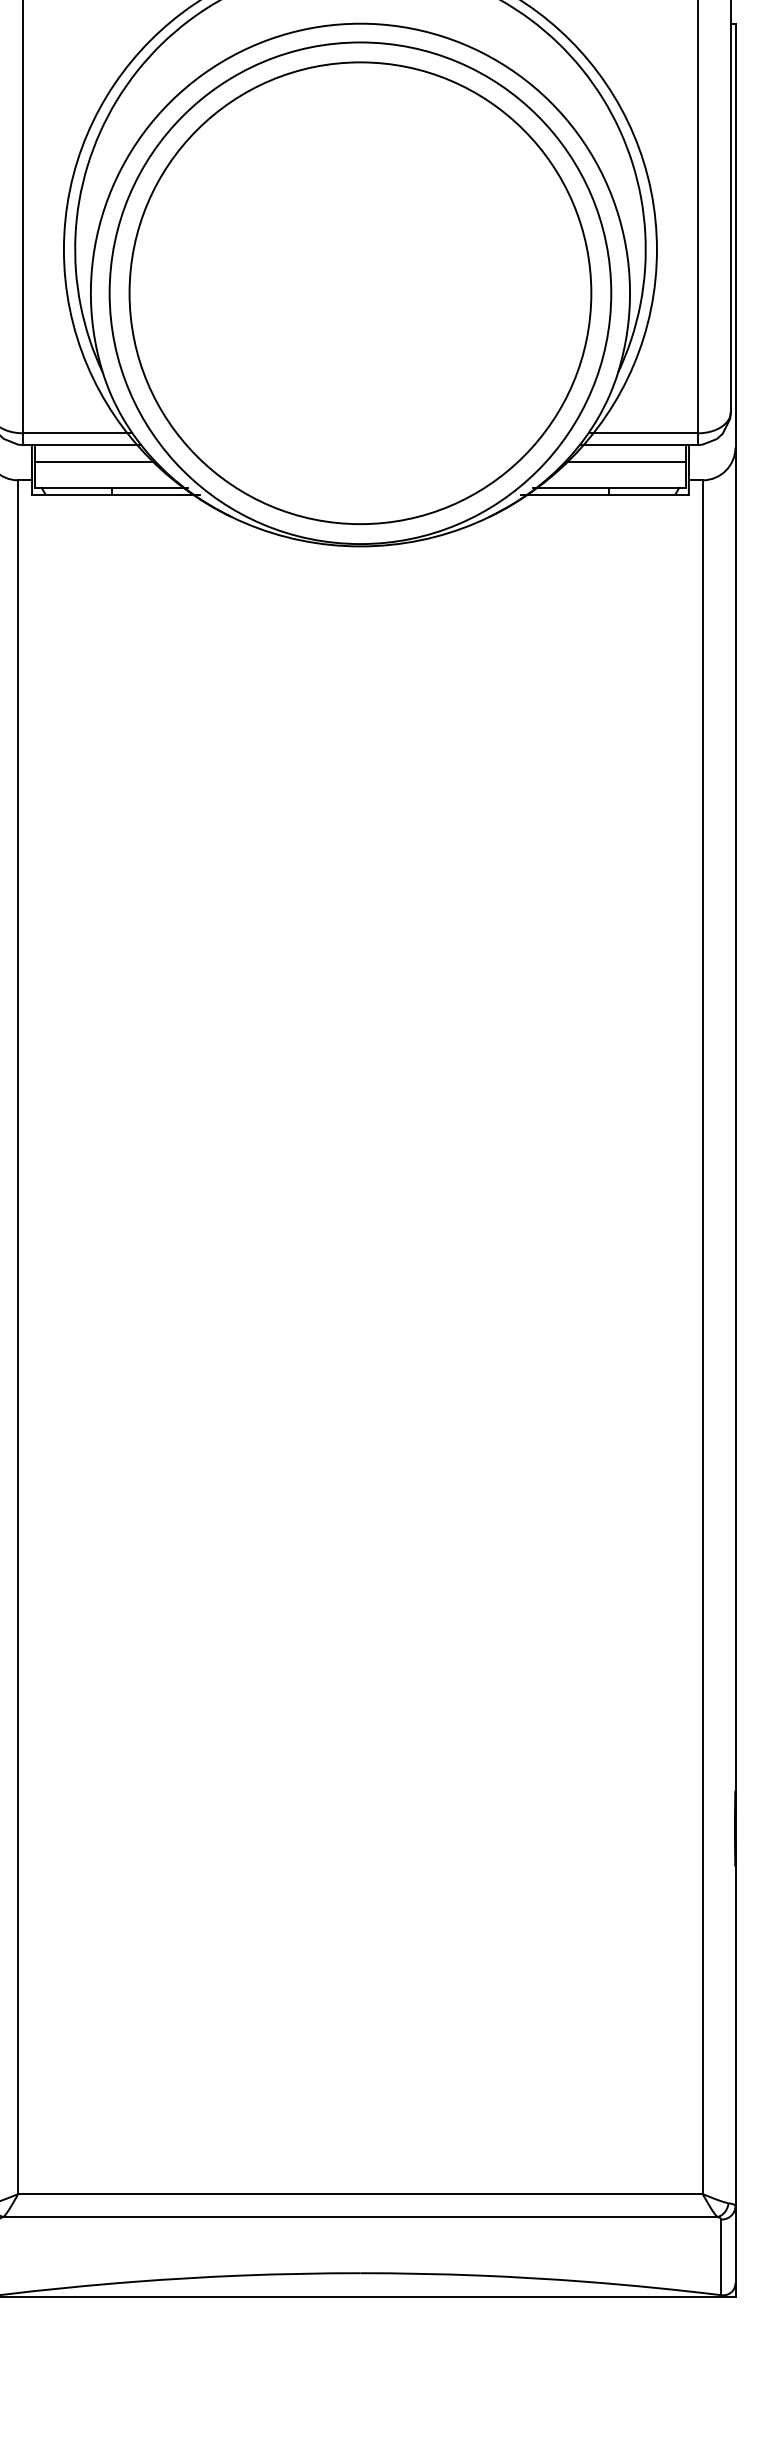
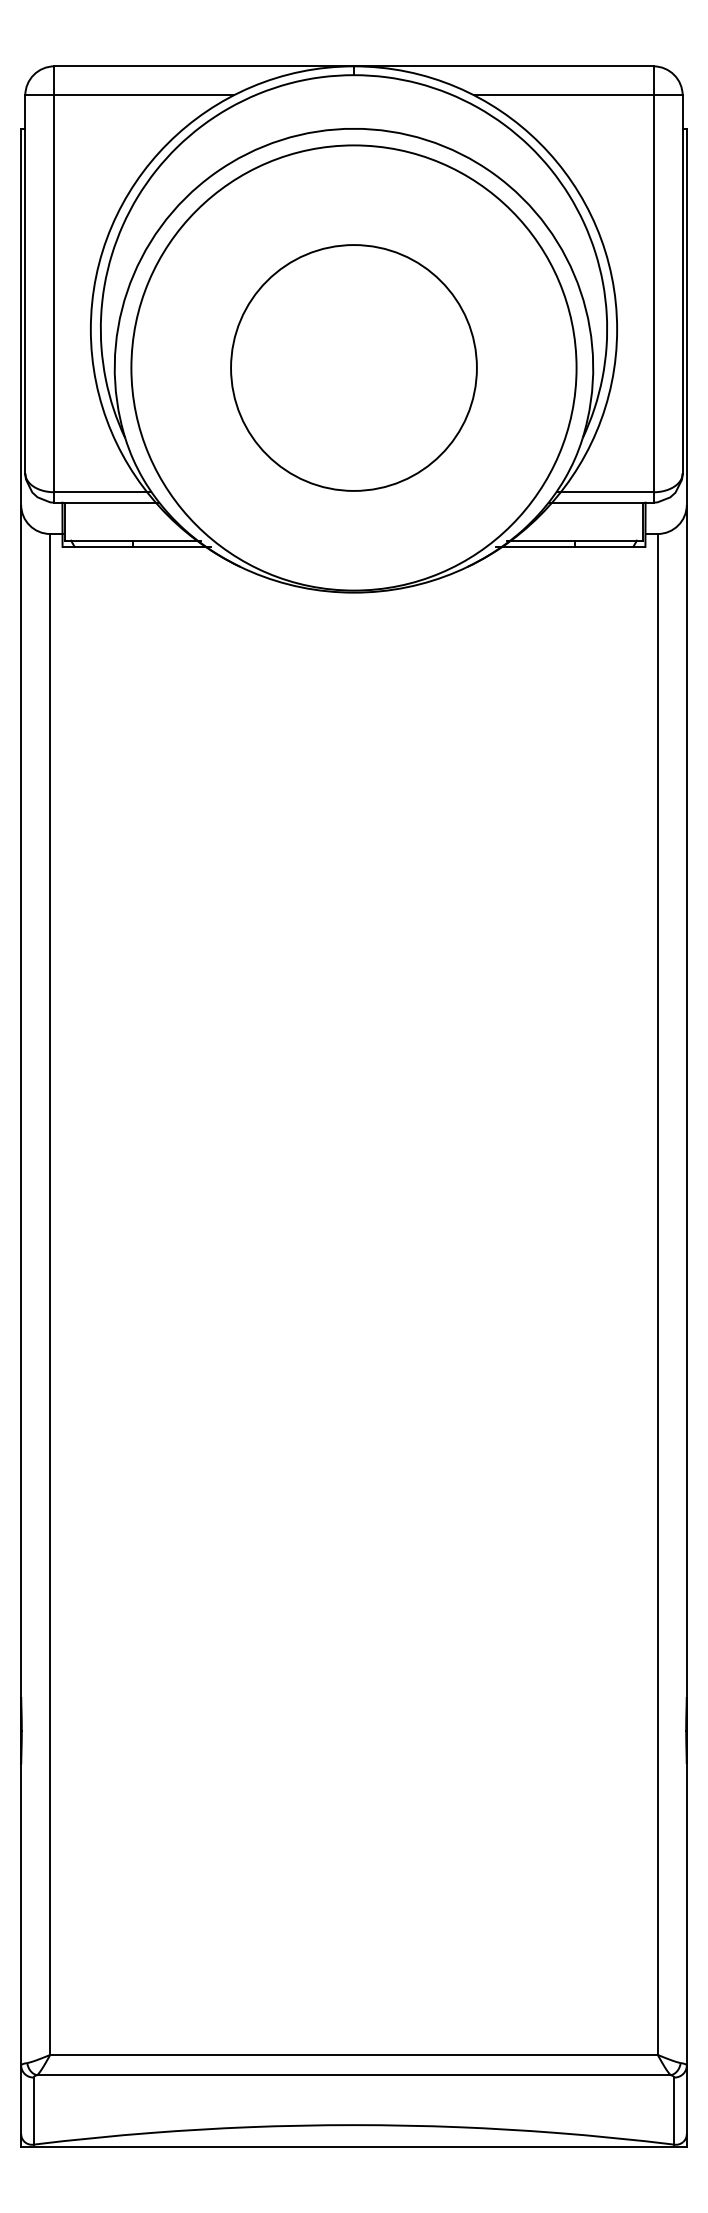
circle: (359, 292) -> (353, 367), size x0.6
line: (93, 461) -> (117, 517), removed
line: (626, 461) -> (590, 517), removed

